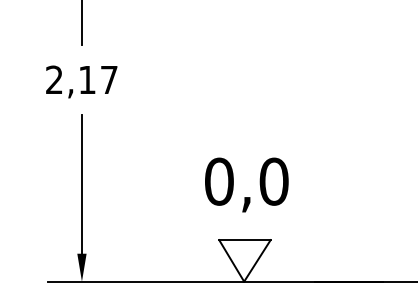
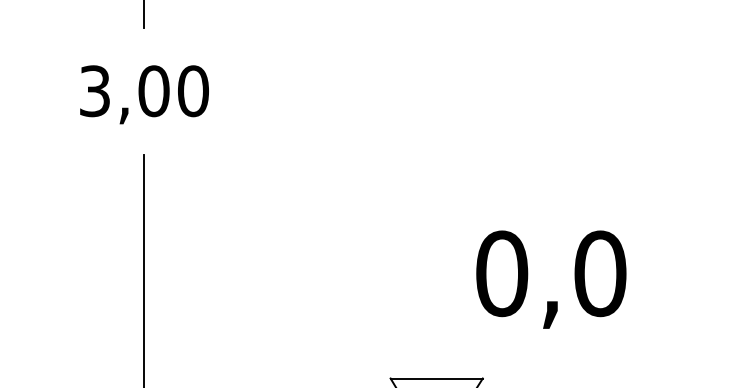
text: (81, 79) -> (143, 90), 2,17 -> 3,00
text: (246, 184) -> (550, 278), moved

